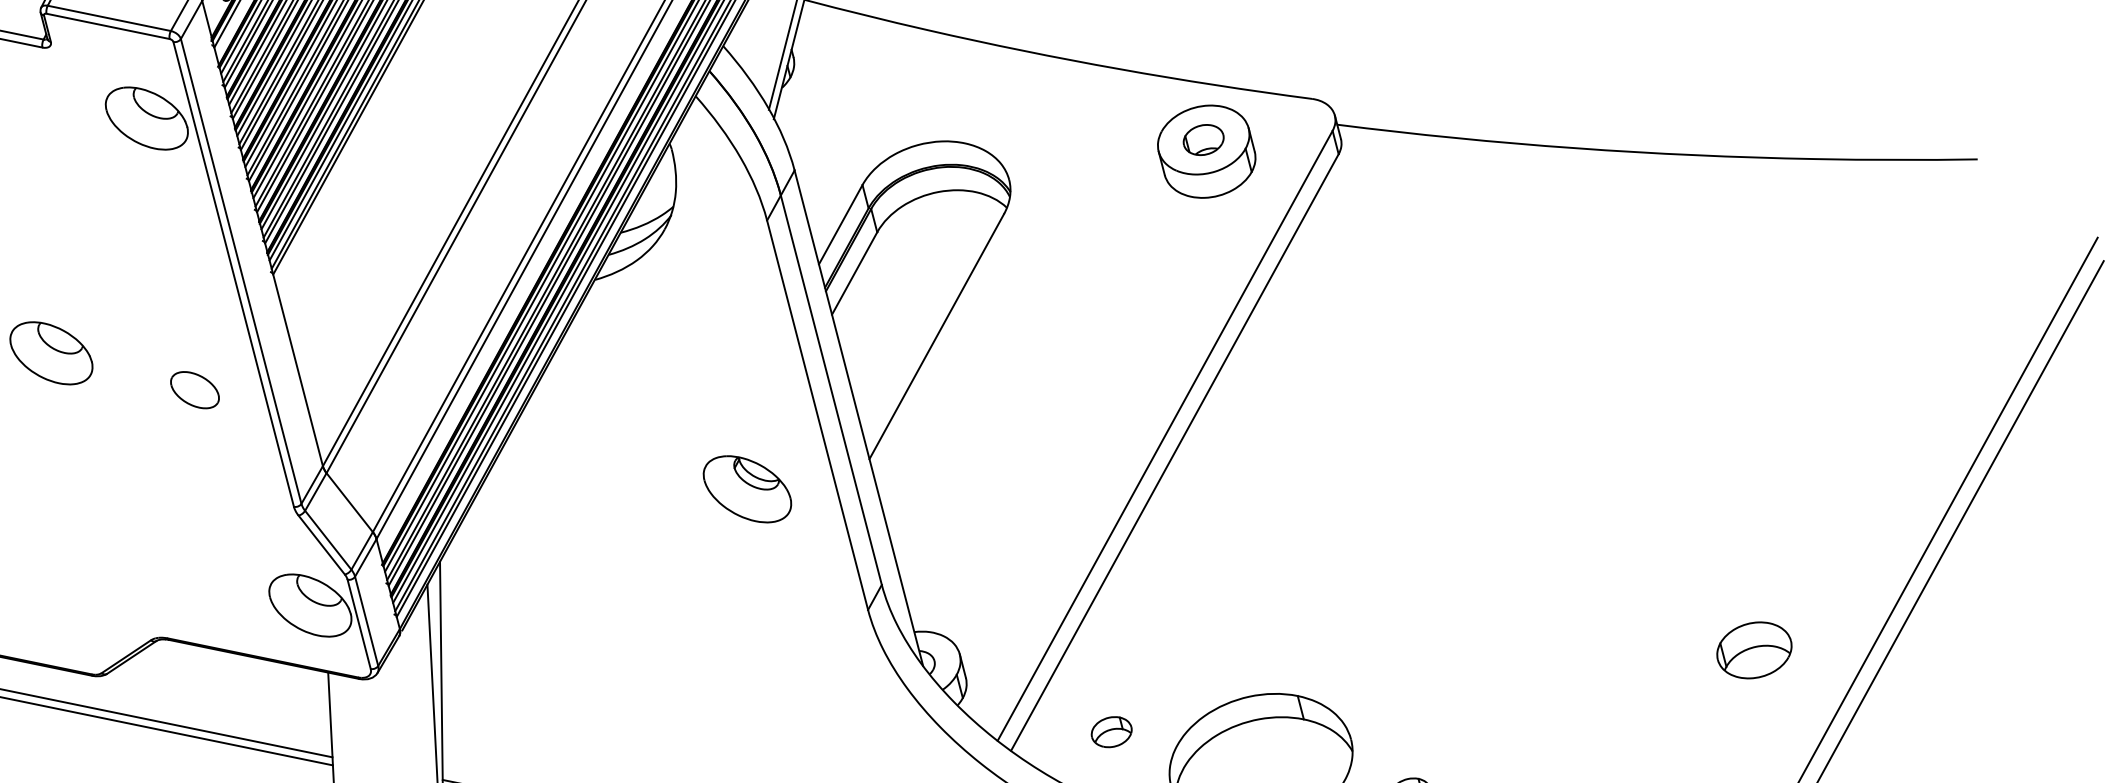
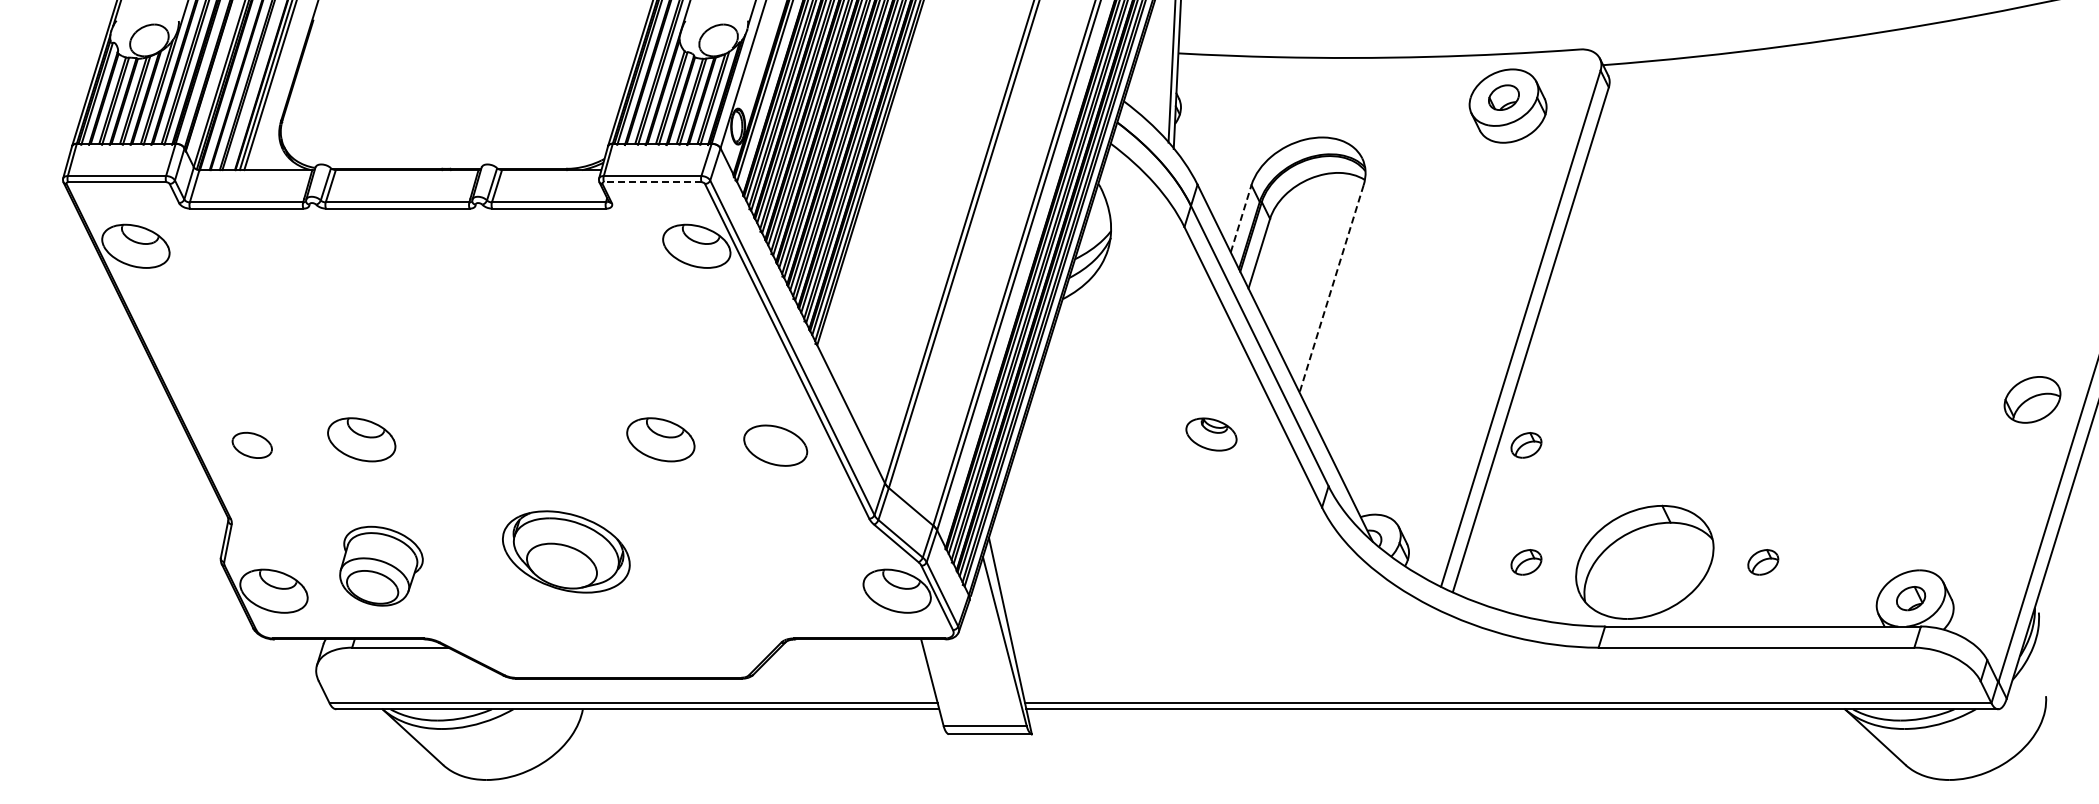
line: (107, 26) -> (652, 182), solid -> dashed
line: (841, 224) -> (1241, 218), solid -> dashed
line: (936, 336) -> (1331, 288), solid -> dashed
part: (194, 388) -> (775, 444), size x1.6
part: (747, 489) -> (1211, 434), size x0.7
part: (1142, 584) -> (1526, 445), added
part: (1754, 649) -> (2032, 399), moved

